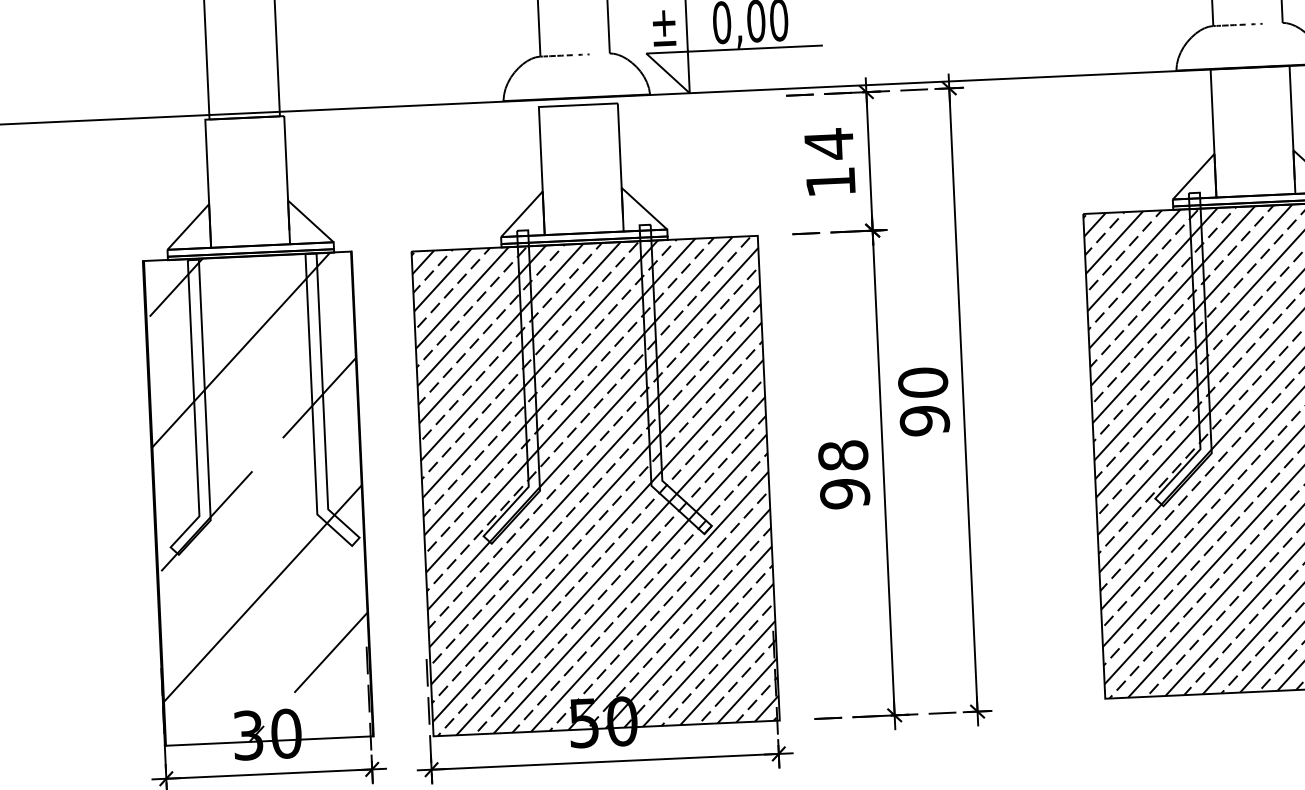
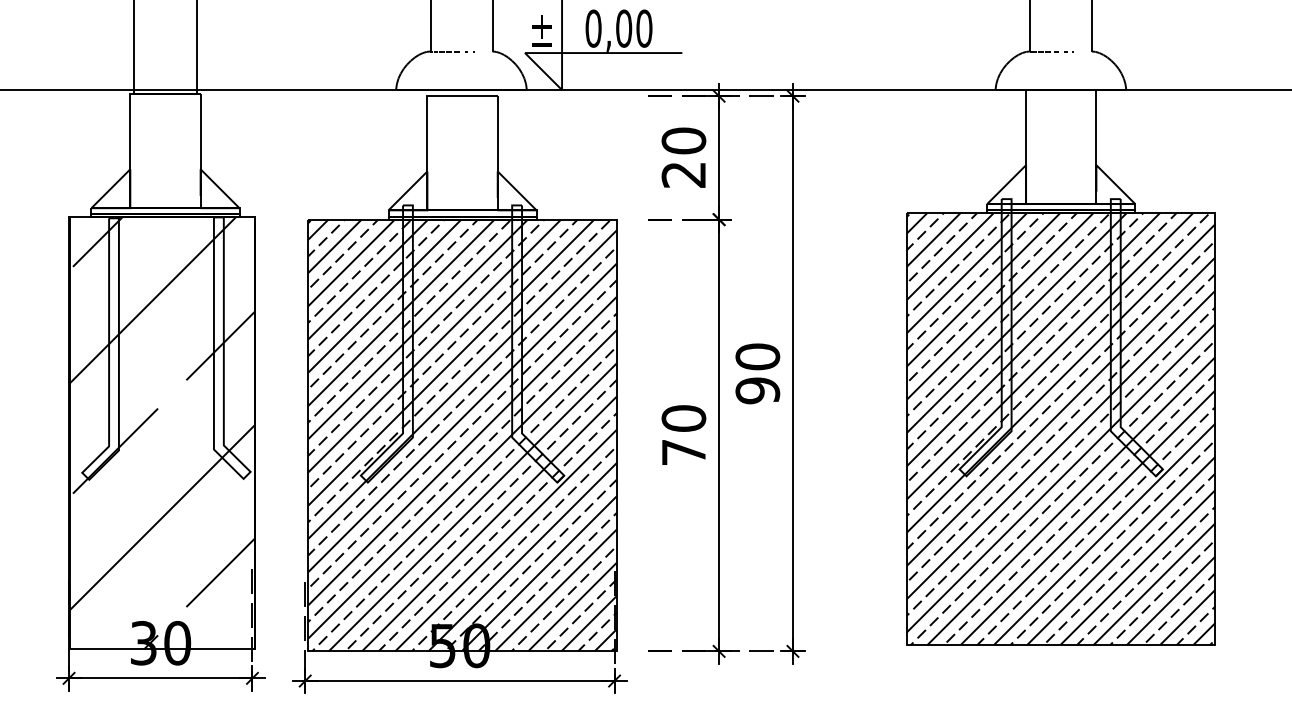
text: (829, 162) -> (683, 157), 14 -> 20
text: (843, 474) -> (683, 435), 98 -> 70

